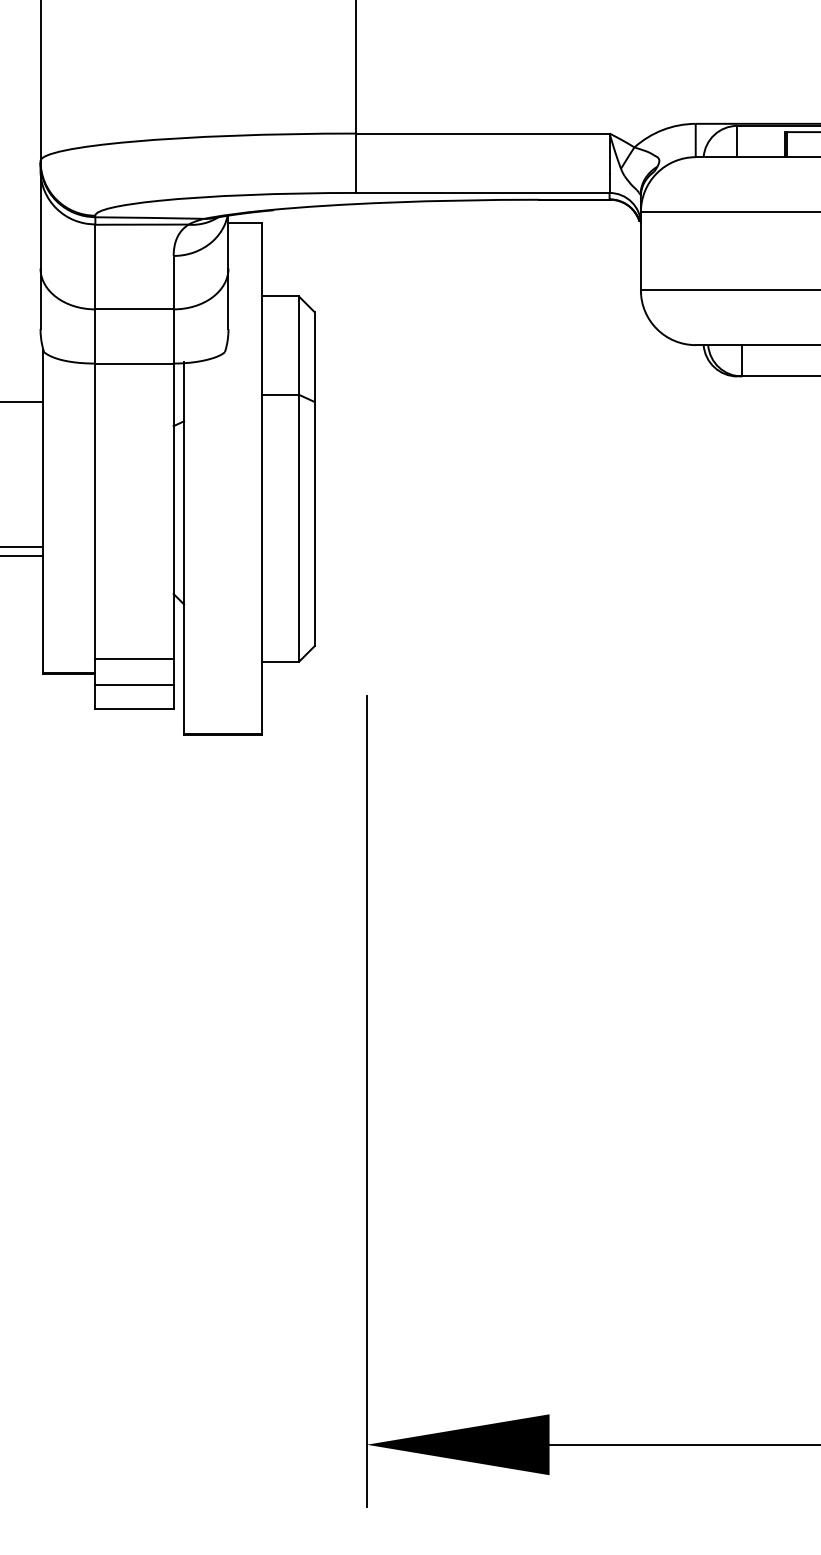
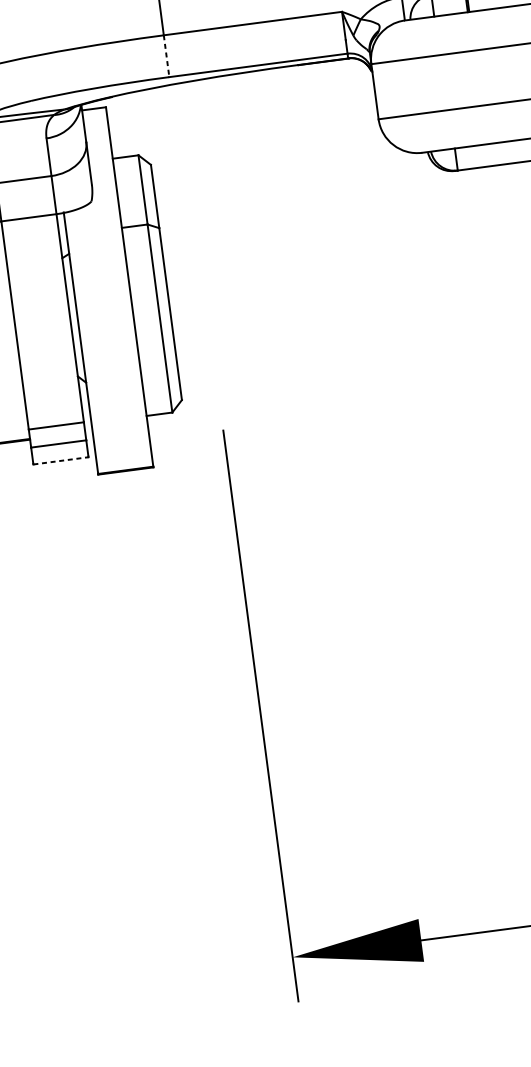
line: (356, 163) -> (166, 56), solid -> dashed
line: (135, 708) -> (61, 460), solid -> dashed

